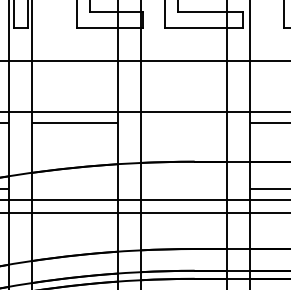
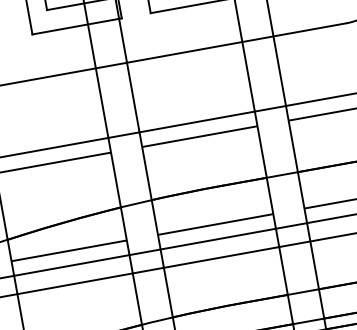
line: (184, 123) -> (200, 136), added
line: (74, 188) -> (68, 250), added
line: (184, 188) -> (216, 223), added

